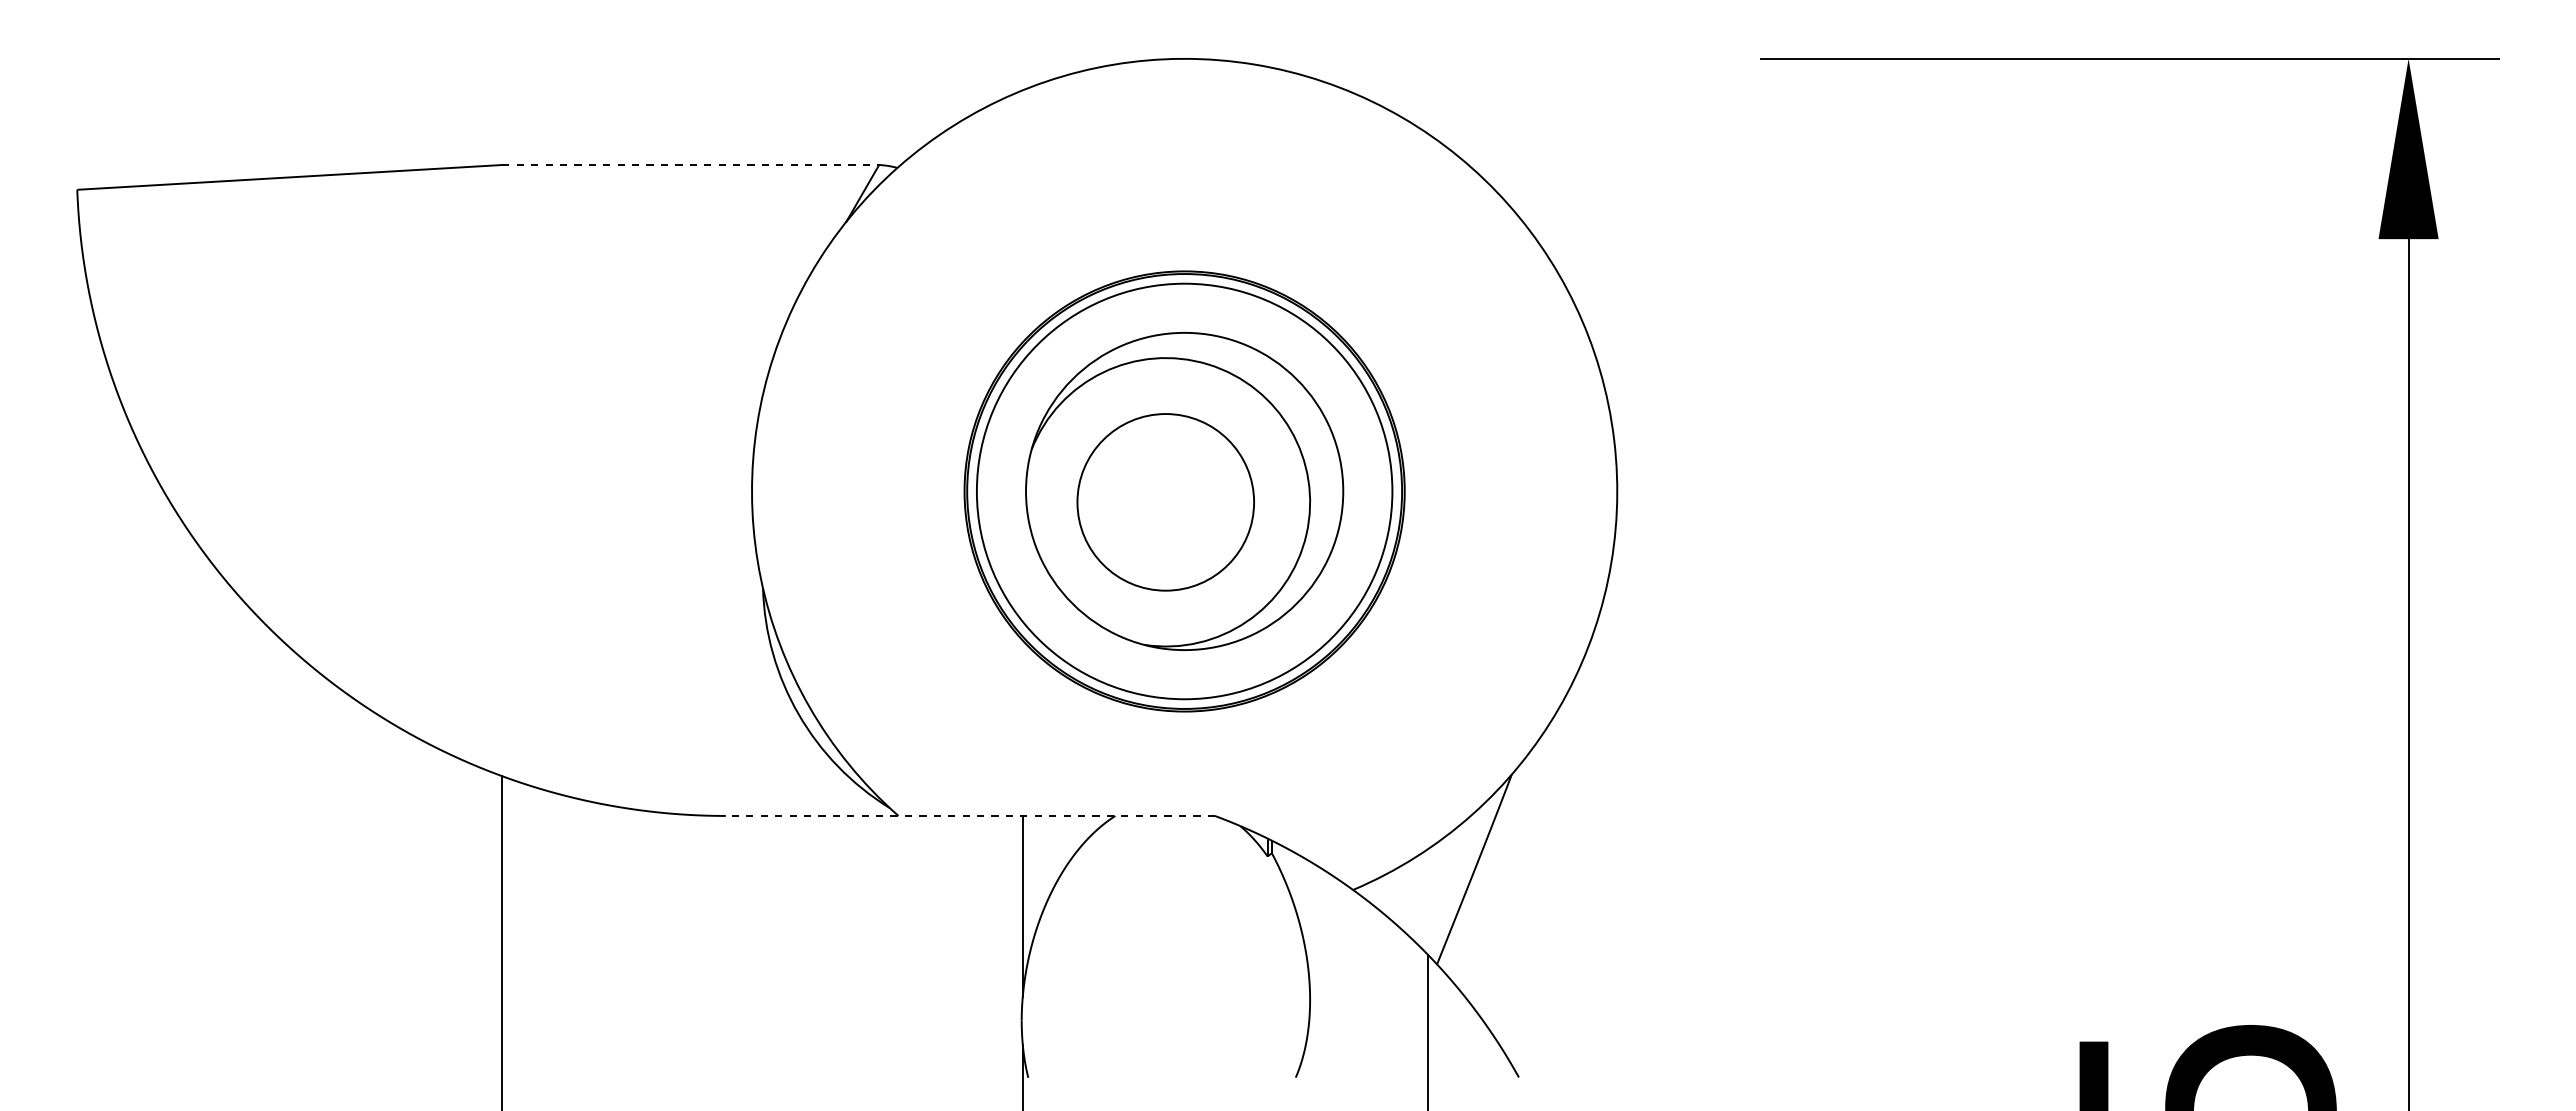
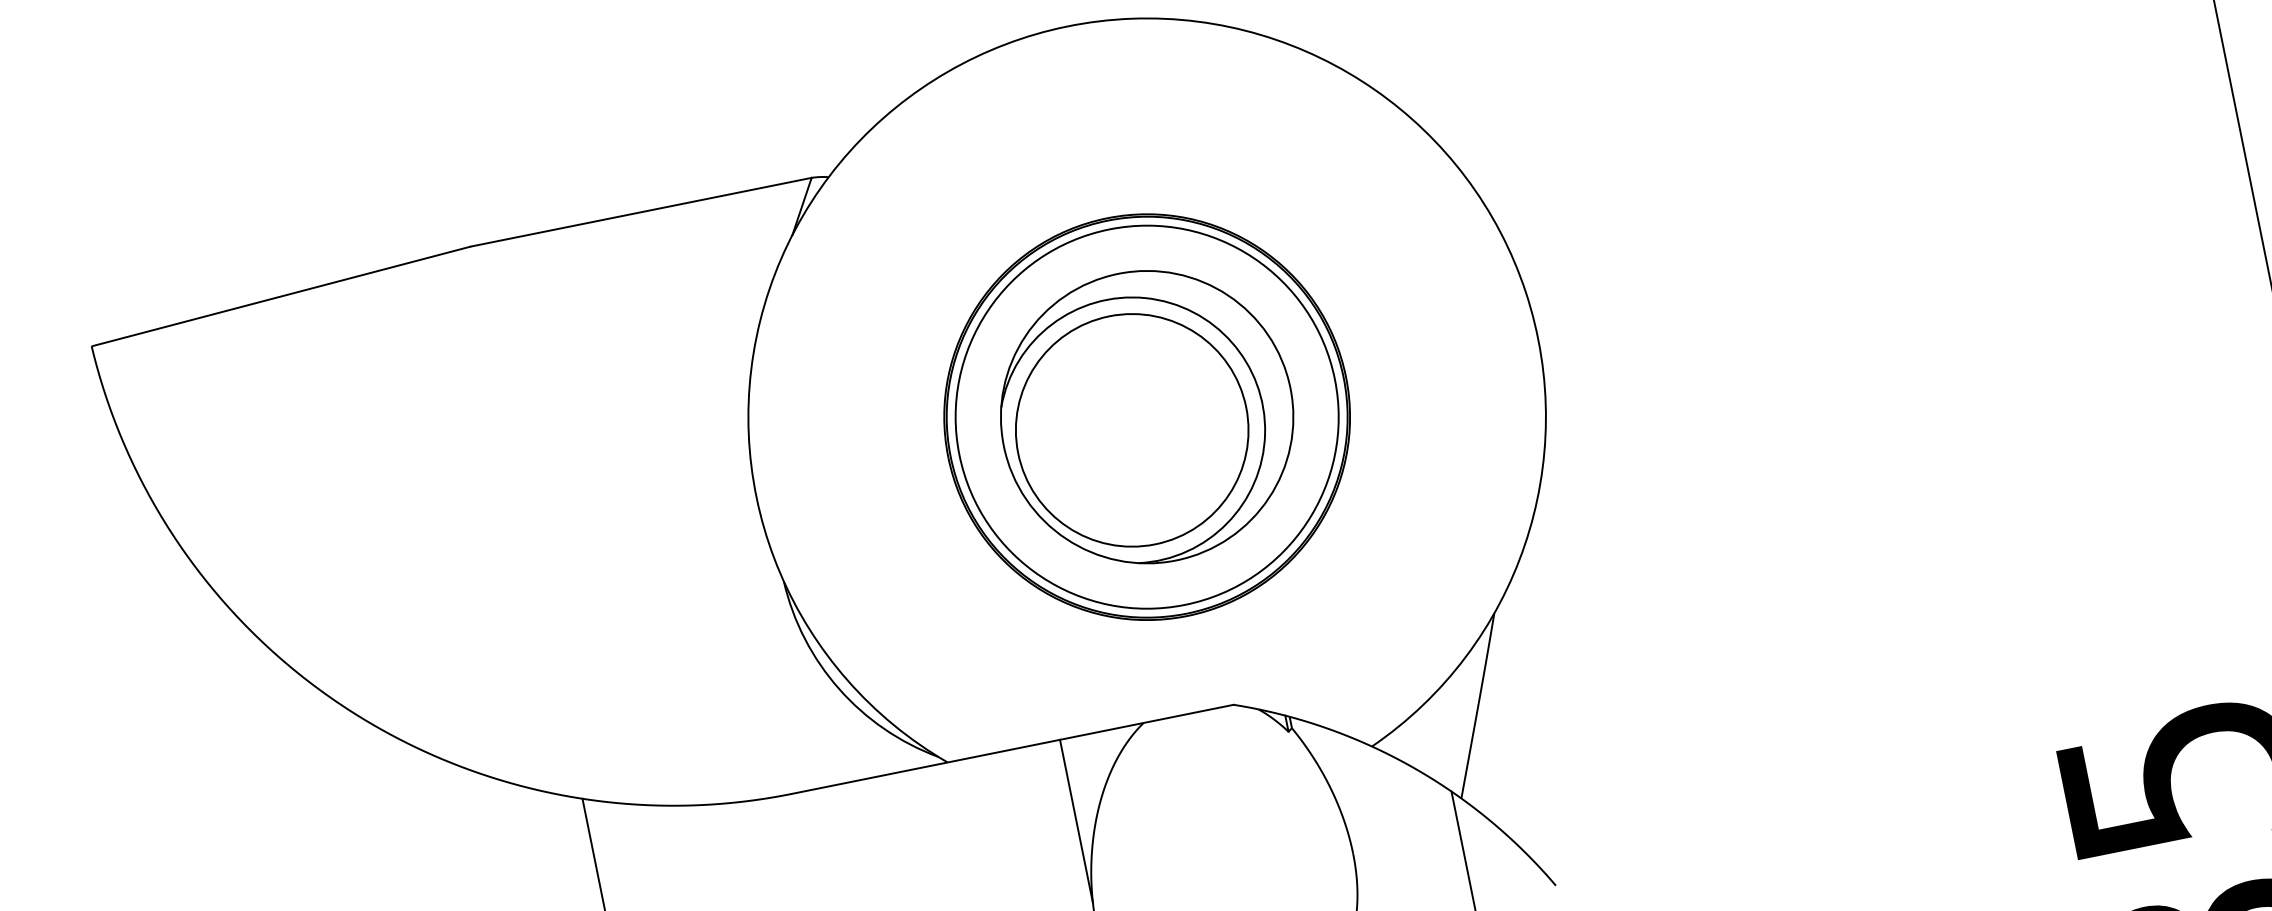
line: (691, 165) -> (642, 212), dashed -> solid
circle: (1165, 502) -> (1131, 430), size x1.43
line: (970, 815) -> (1012, 748), dashed -> solid

